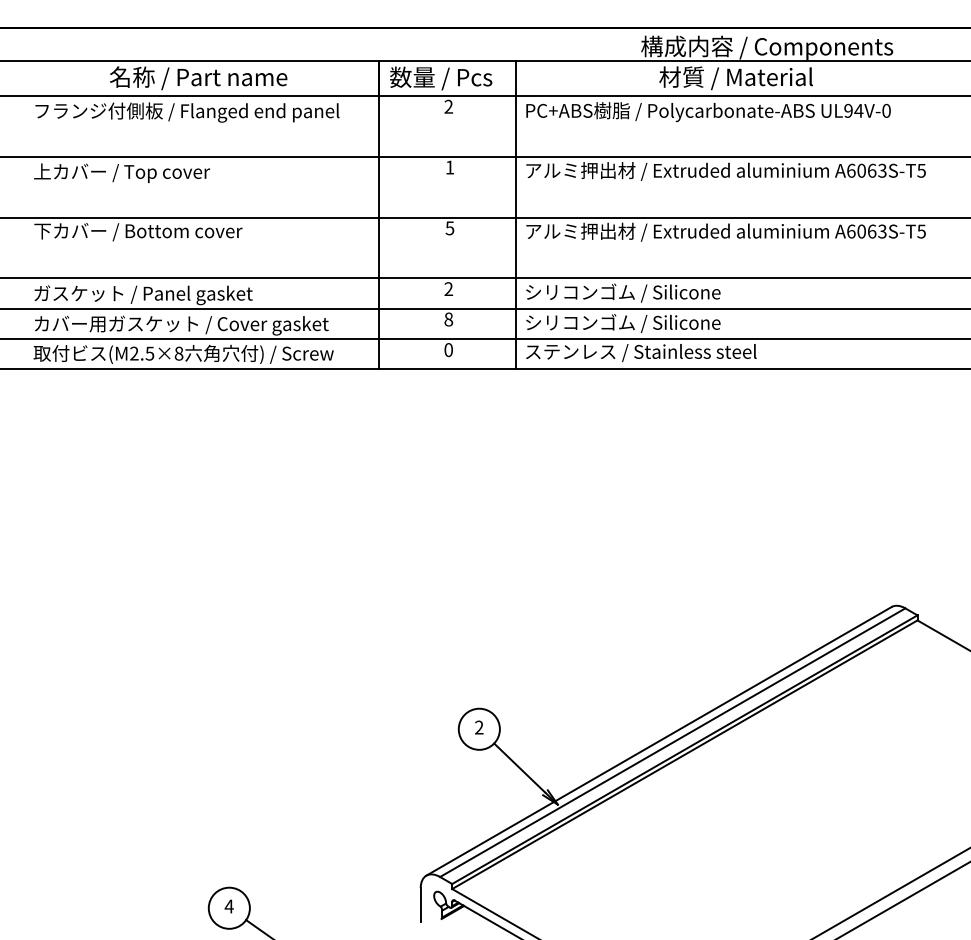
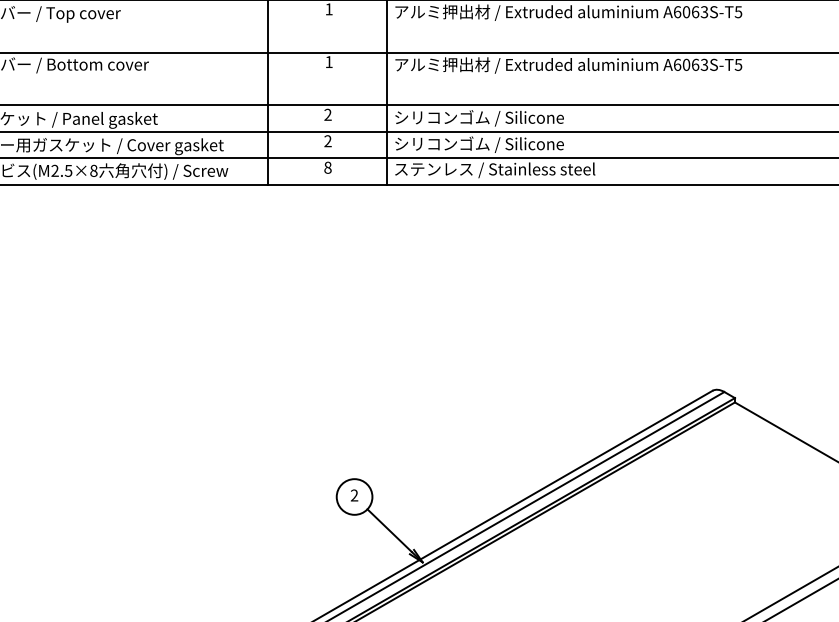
text: (449, 228) -> (328, 62), 5 -> 1
text: (448, 319) -> (327, 141), 8 -> 2
text: (448, 349) -> (327, 167), 0 -> 8

